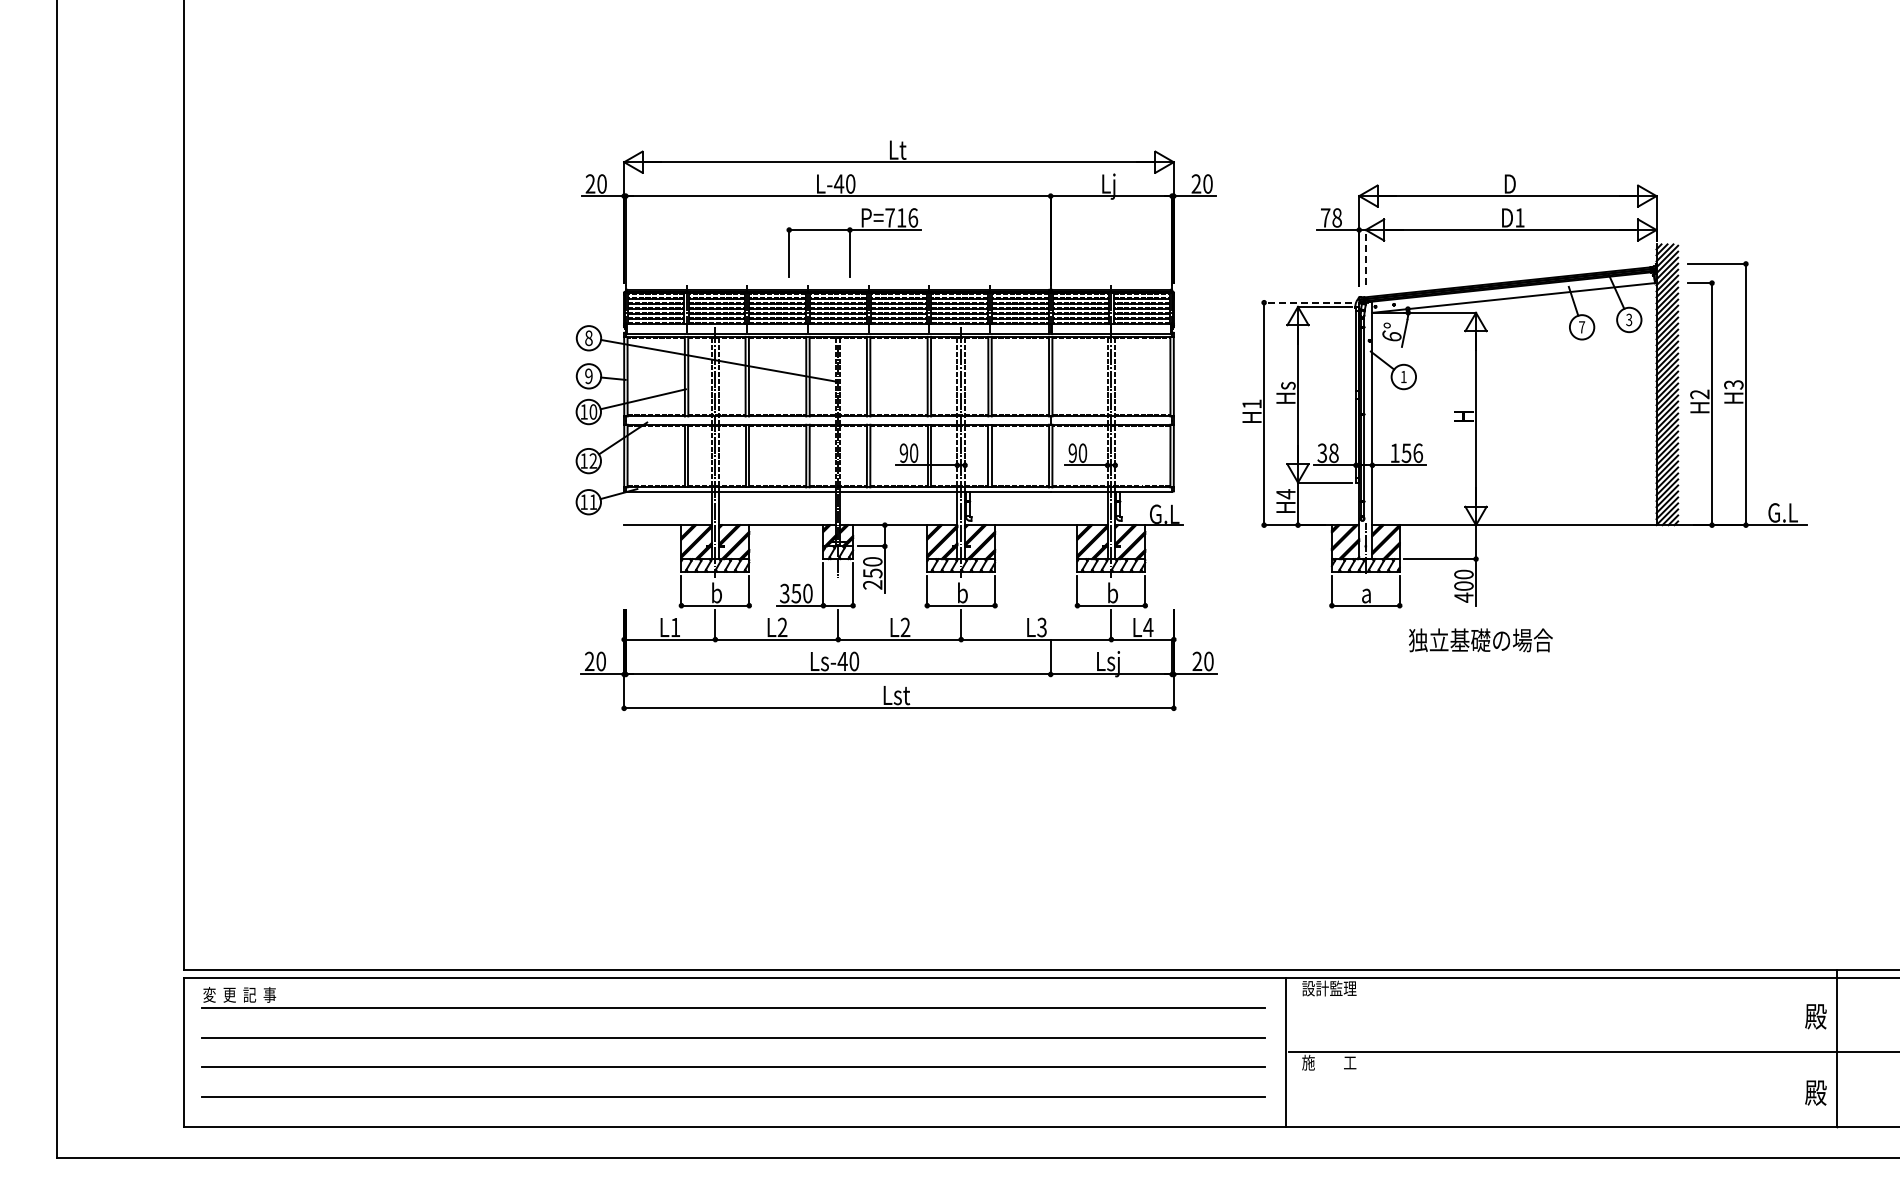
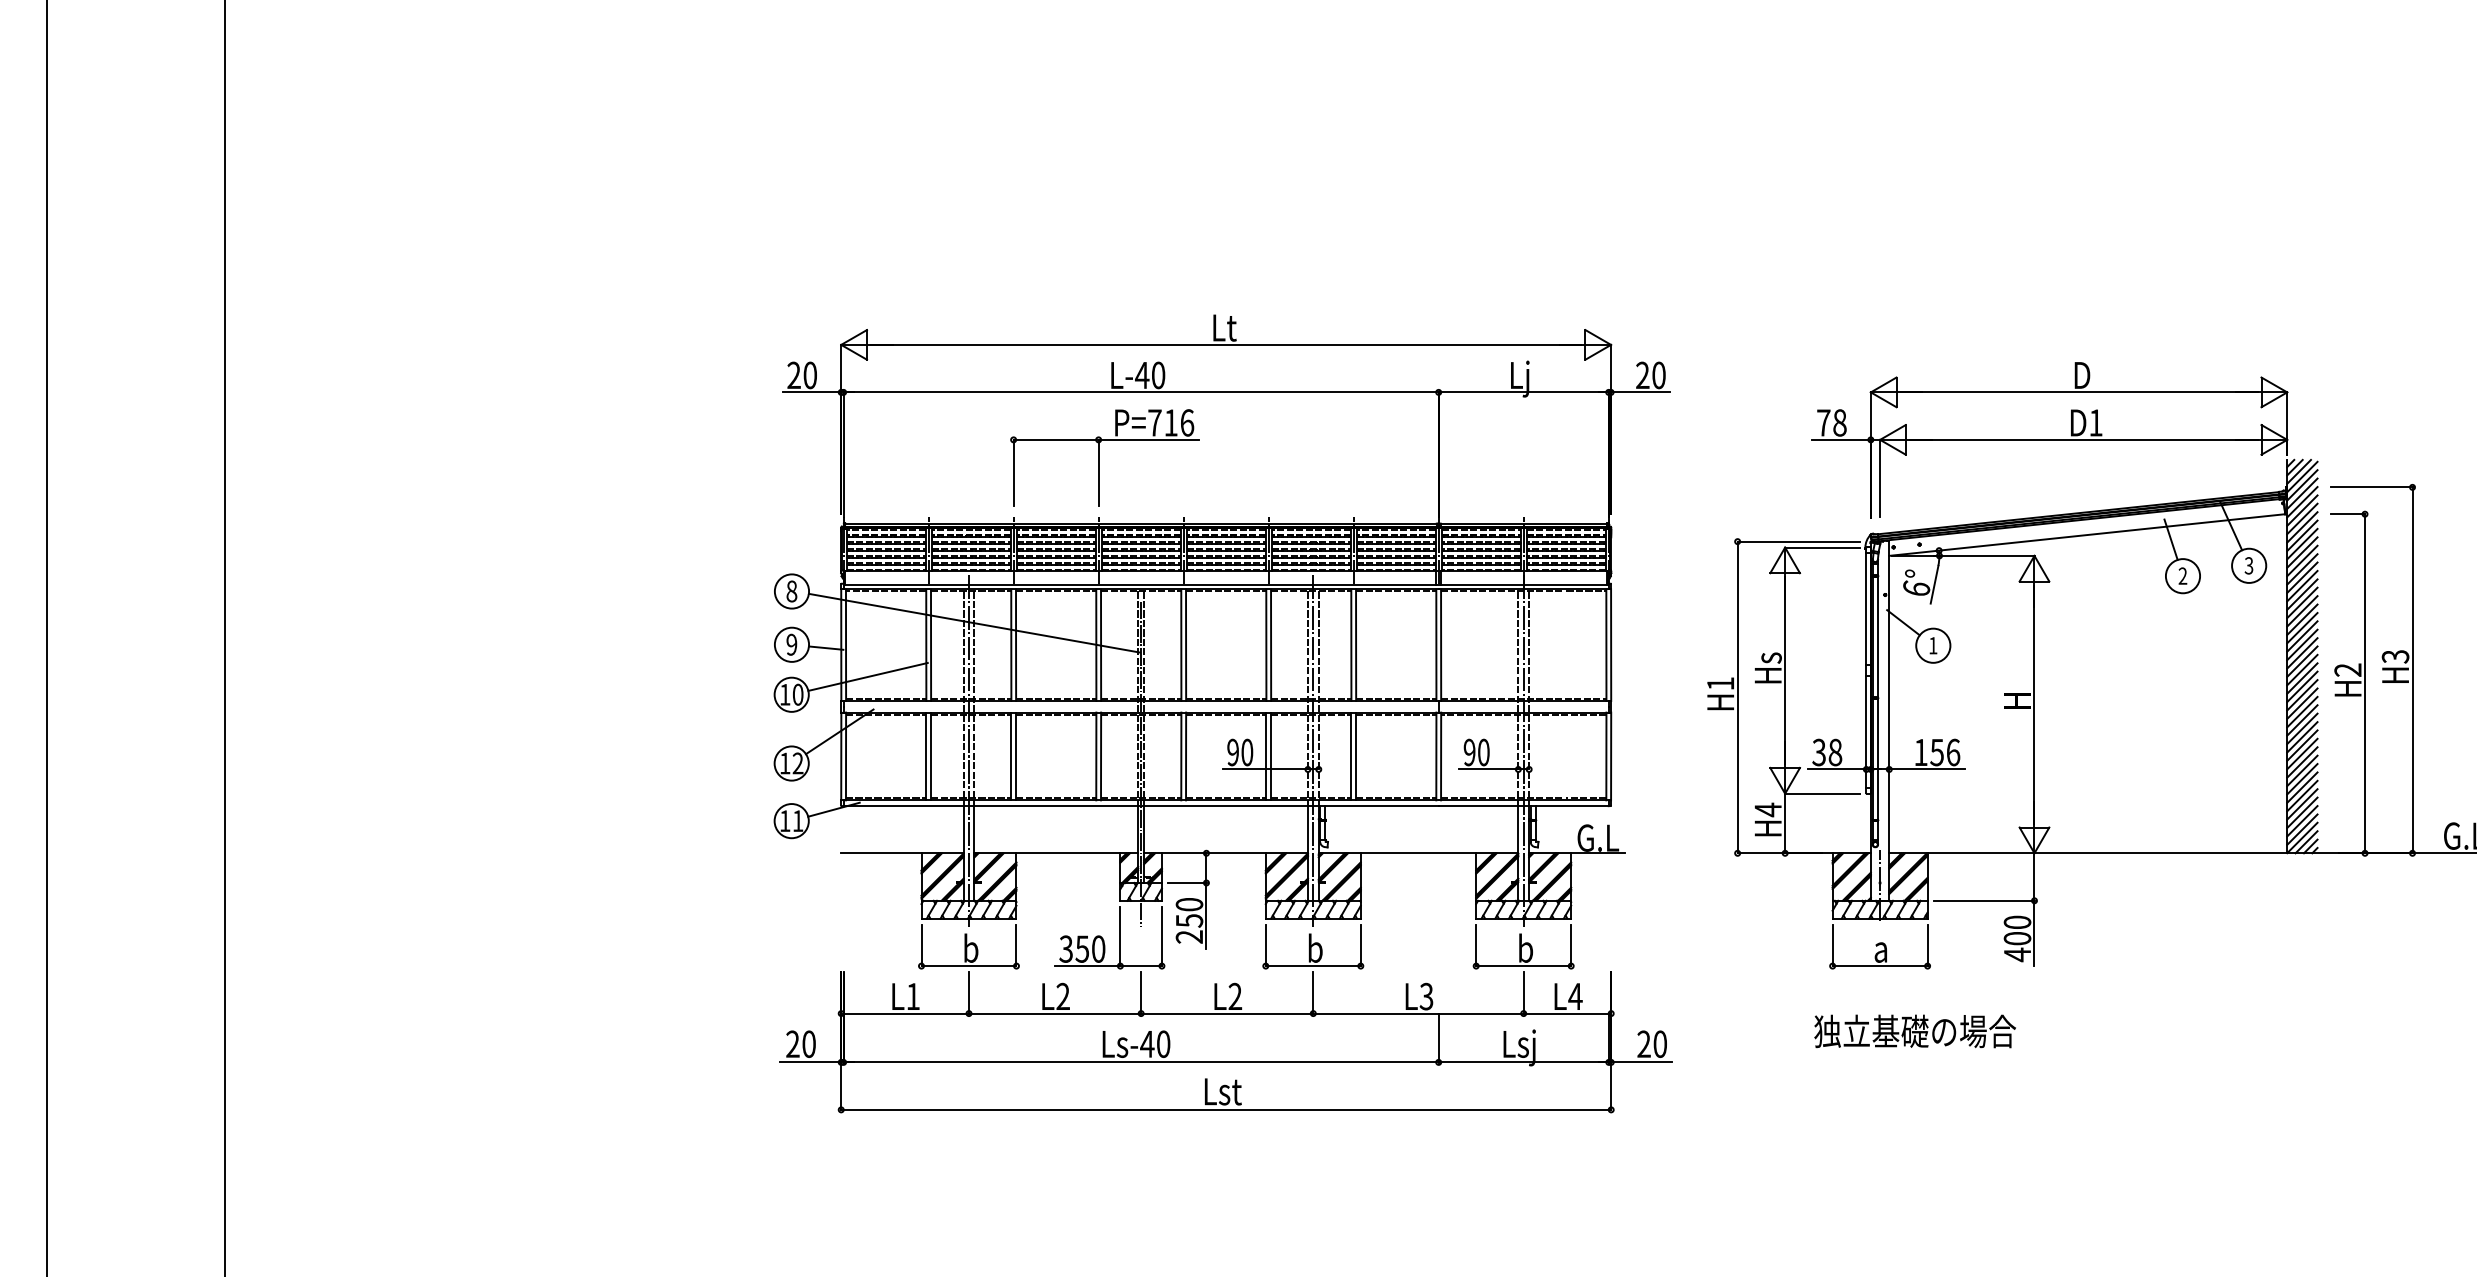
part: (853, 242) -> (1103, 457), moved
line: (1365, 256) -> (1879, 476), dashed -> solid
line: (1307, 302) -> (1798, 541), dashed -> solid
text: (1582, 327) -> (2183, 576), 7 -> 2
text: (1480, 640) -> (1914, 1031), moved

